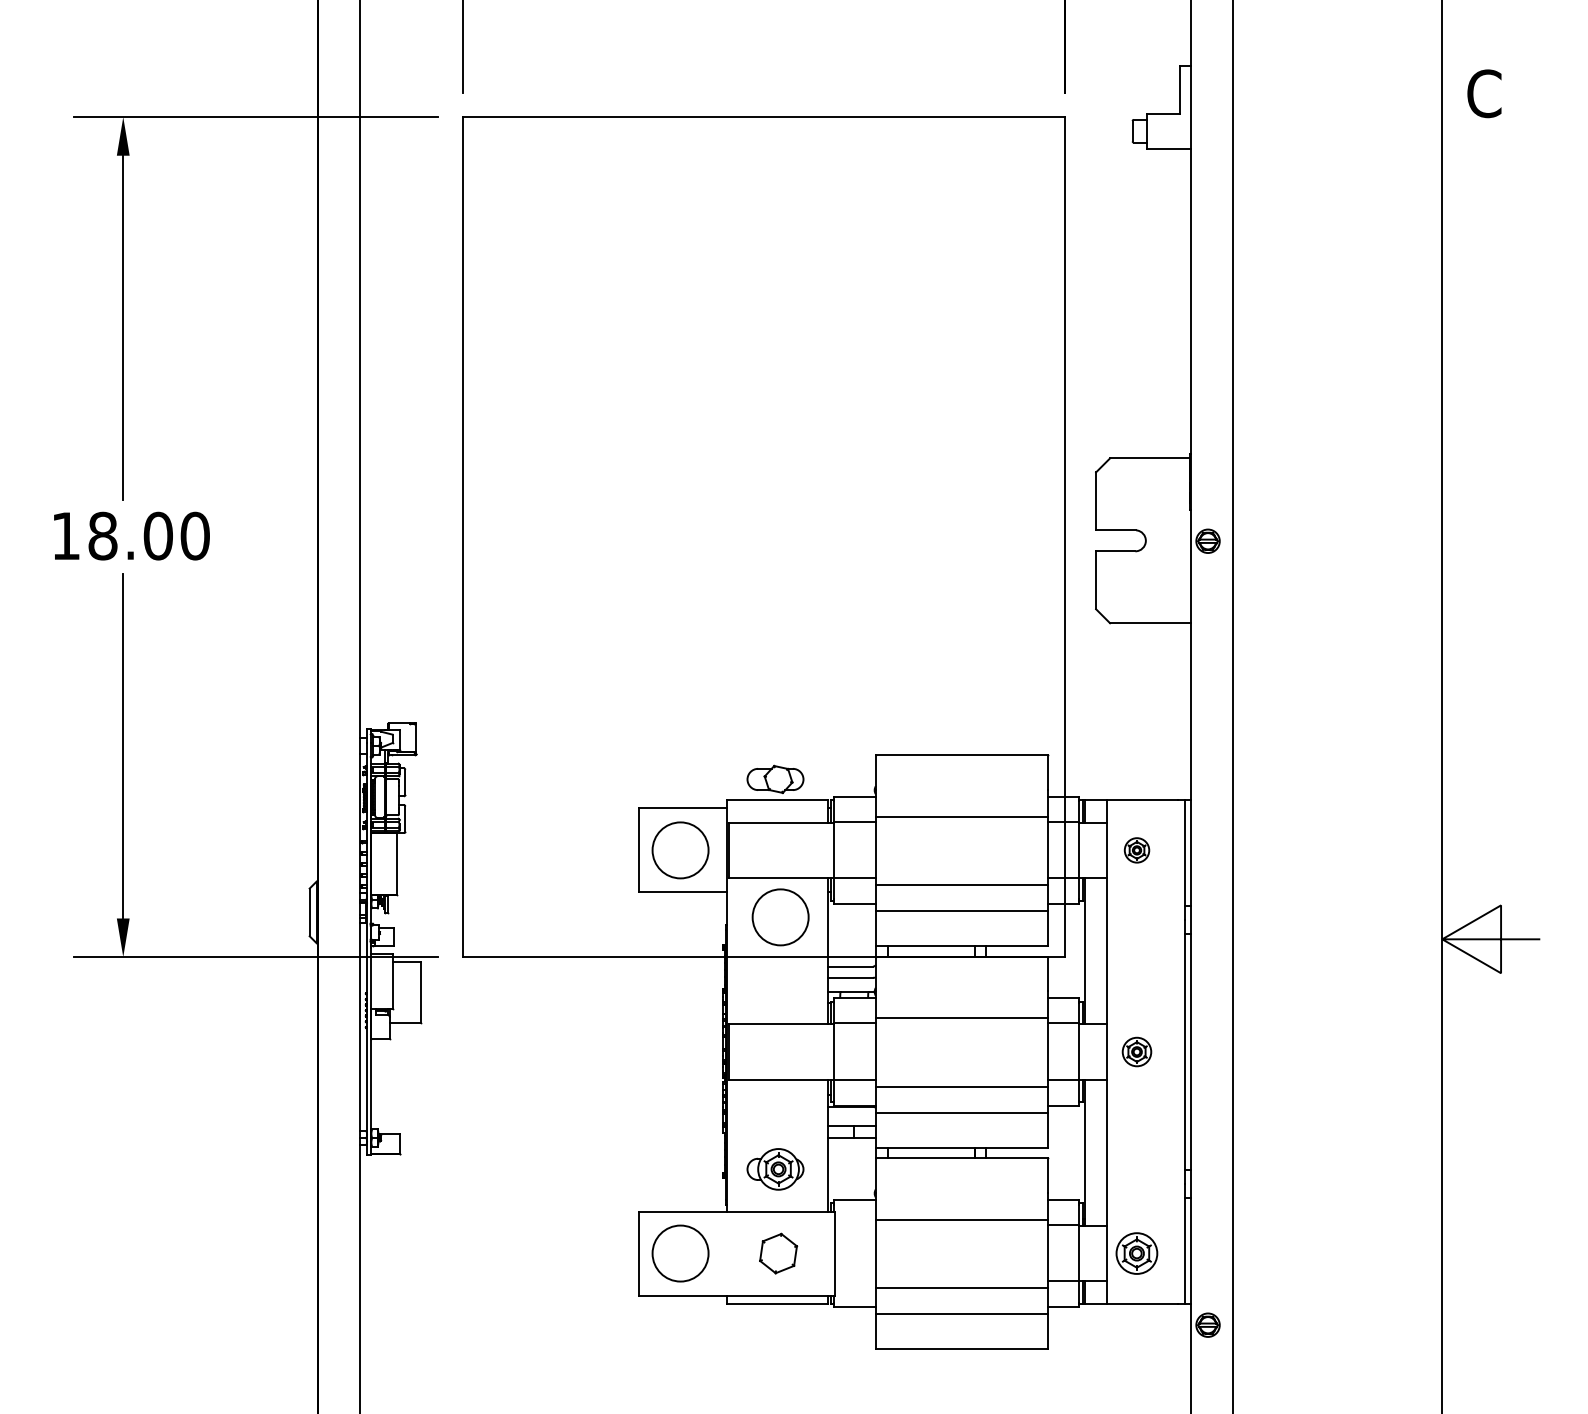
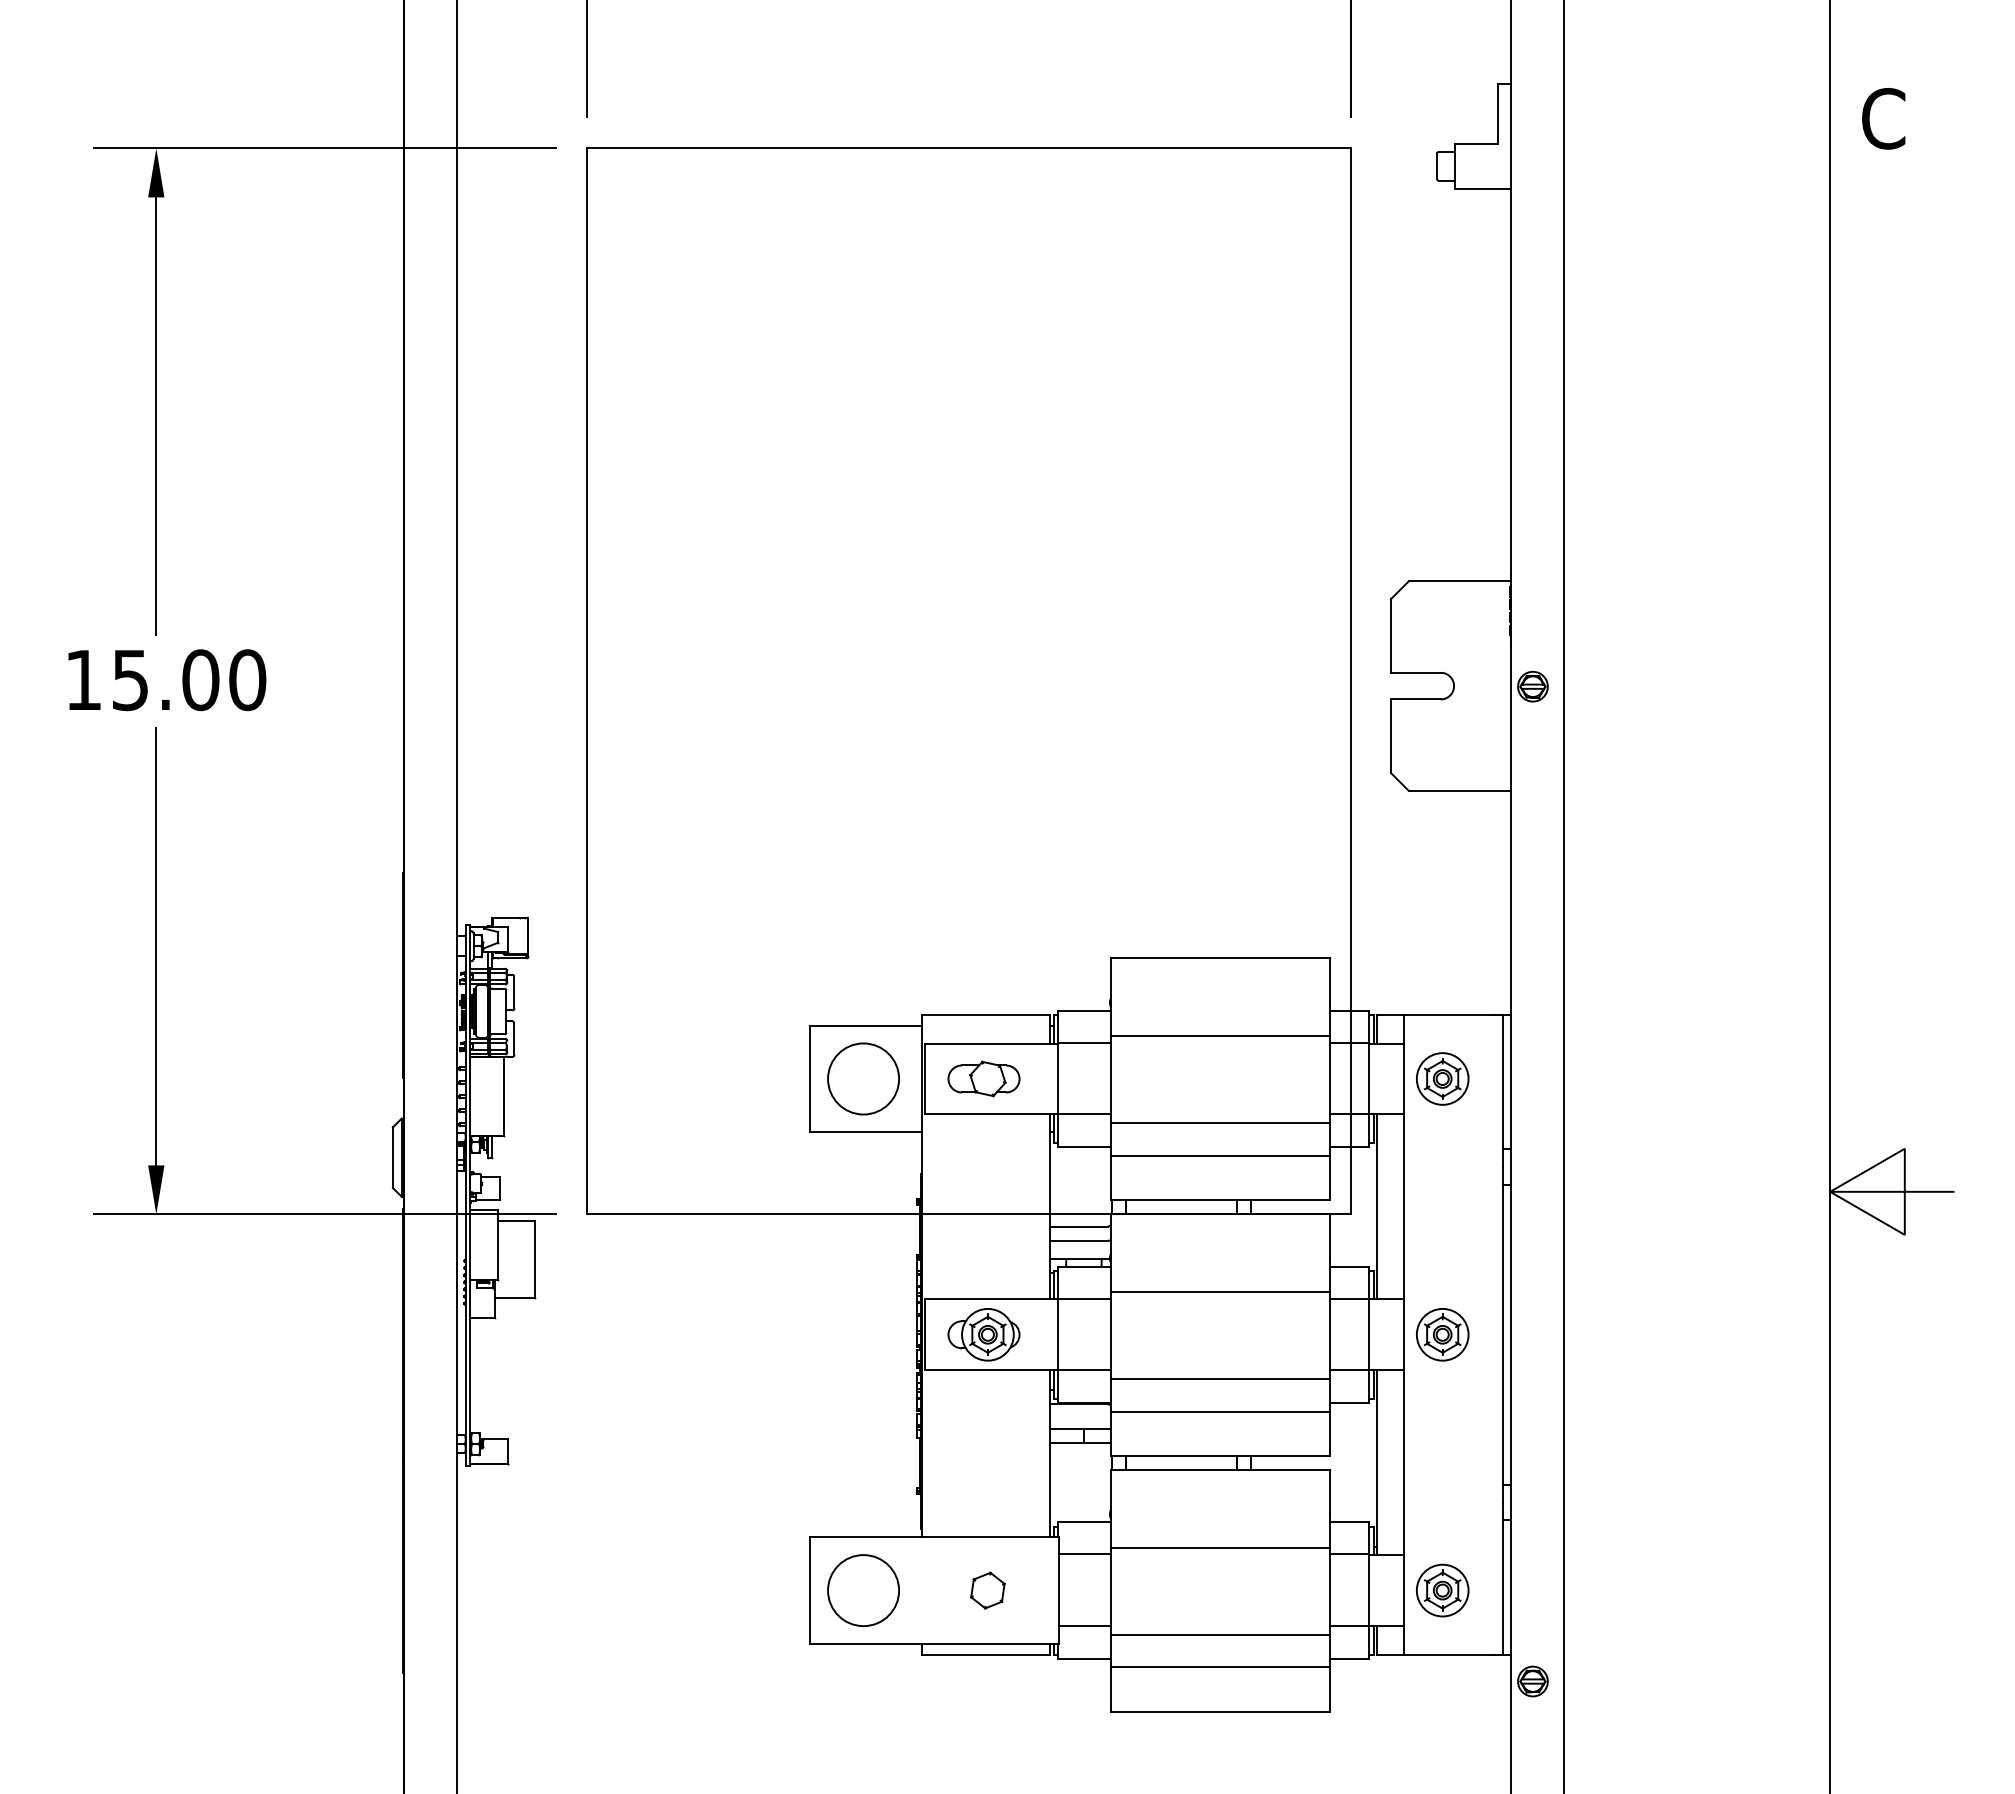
text: (102, 536) -> (130, 680), 18.00 -> 15.00
part: (775, 779) -> (983, 1078), moved
part: (1136, 850) -> (1442, 1078), size x1.67
circle: (780, 917) -> (990, 1163), removed
part: (1136, 1051) -> (1442, 1334), size x1.43
part: (775, 1169) -> (983, 1334), moved
line: (854, 1225) -> (1084, 1554), added
part: (778, 1253) -> (987, 1590), size x0.71
line: (854, 1281) -> (1084, 1625), added

